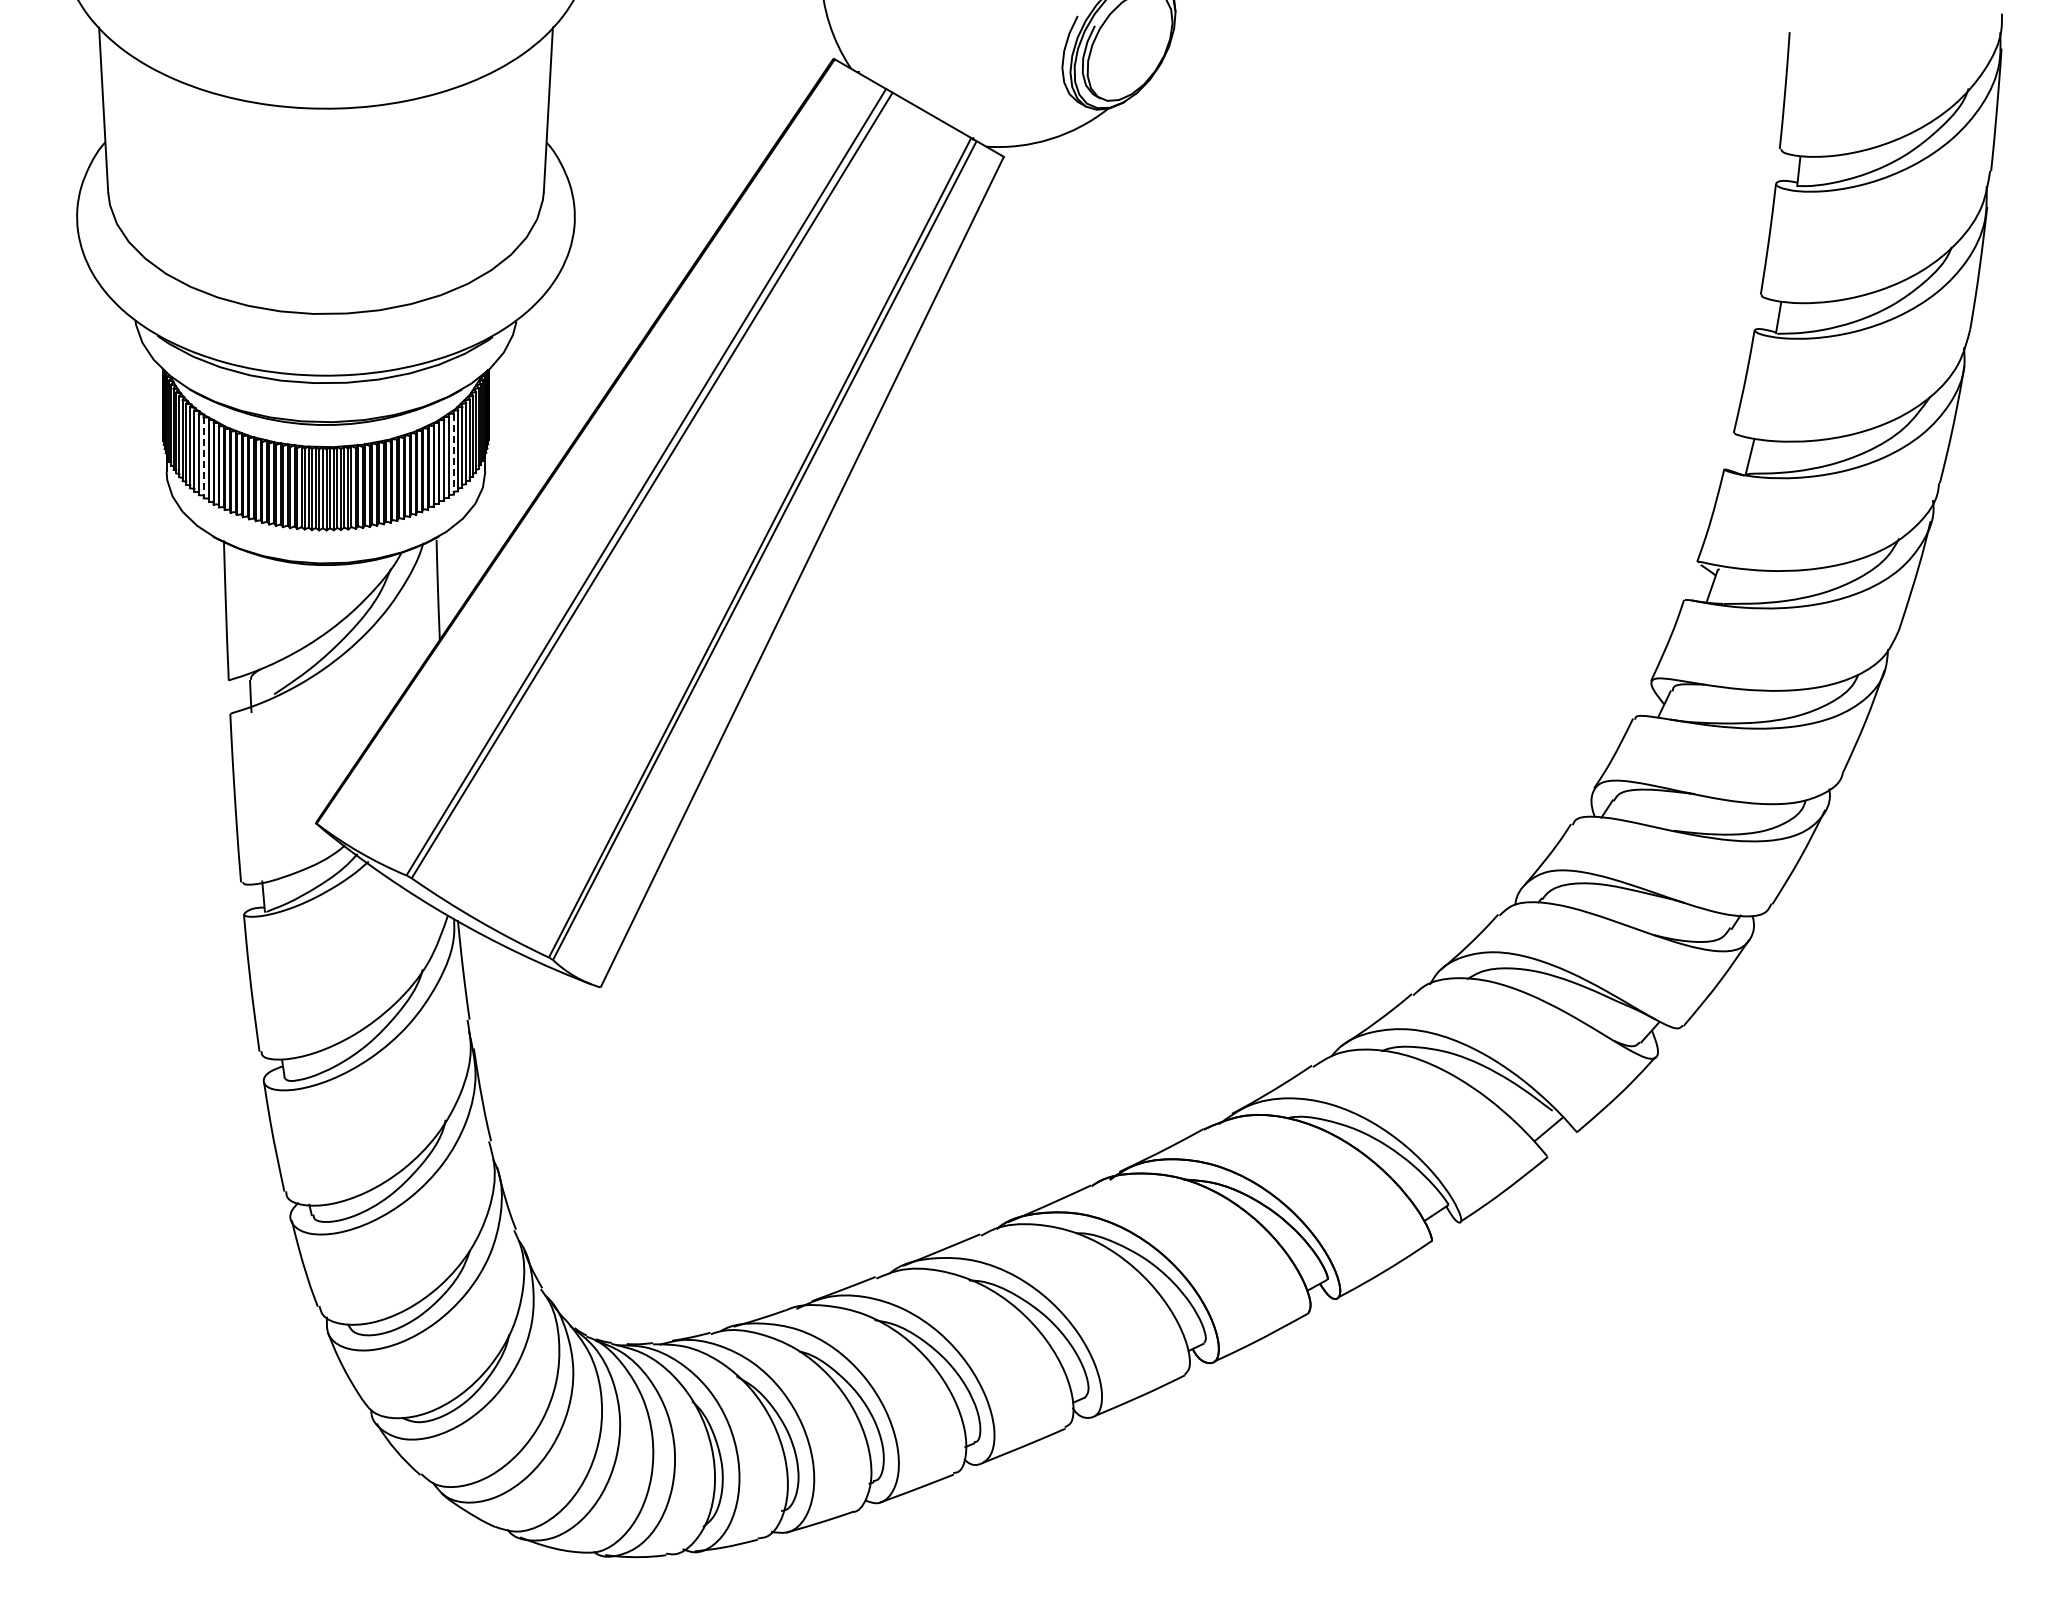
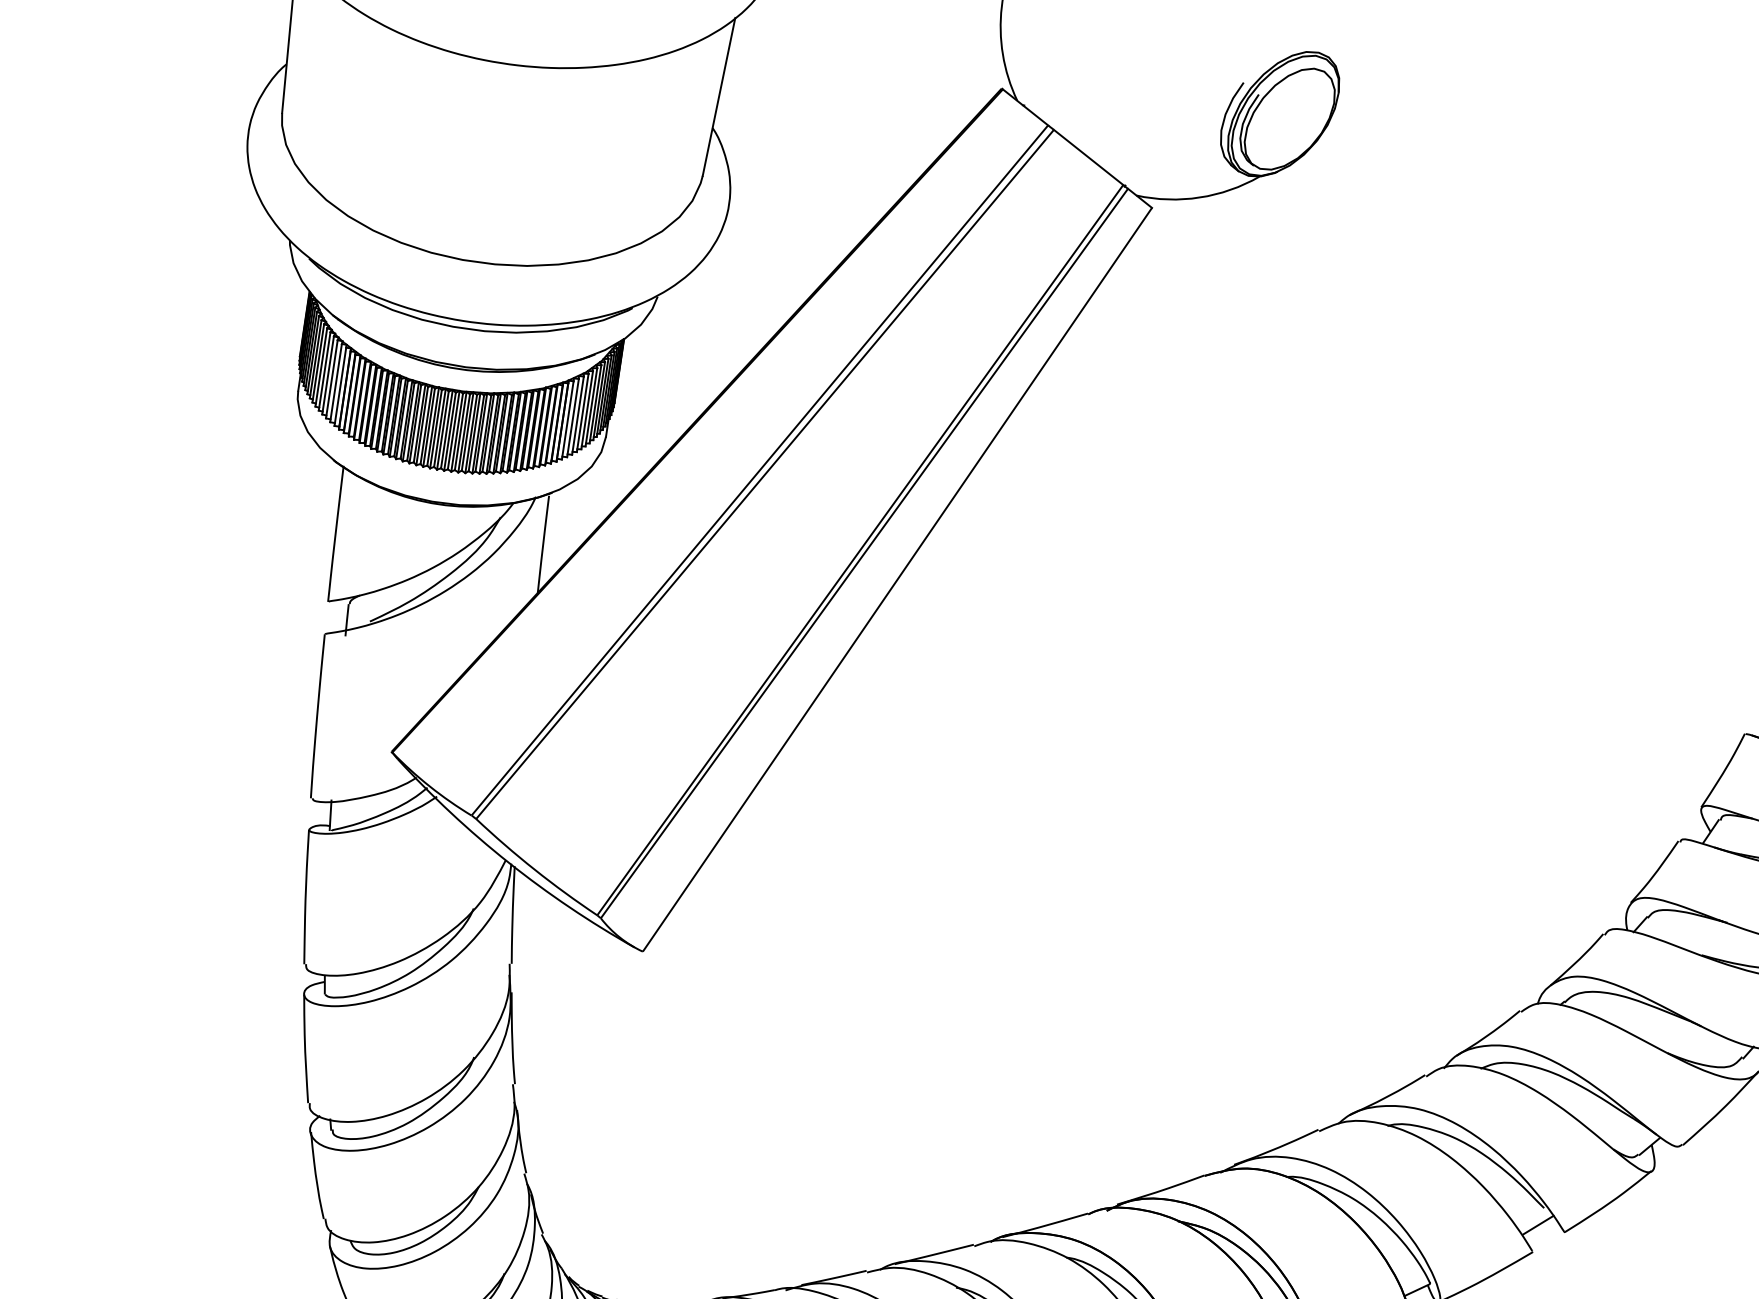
line: (453, 454) -> (577, 415), dashed -> solid
line: (203, 457) -> (335, 382), dashed -> solid

